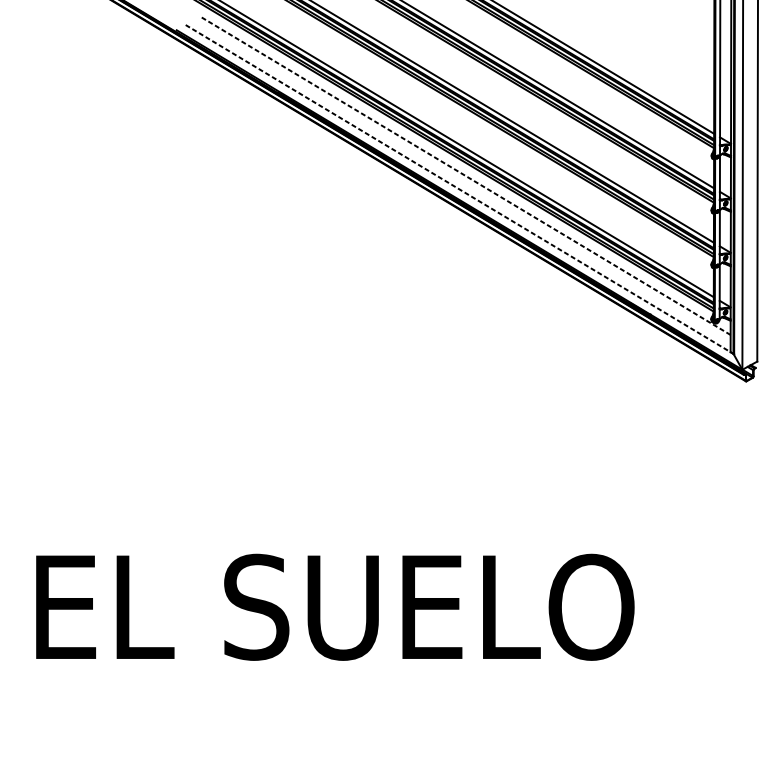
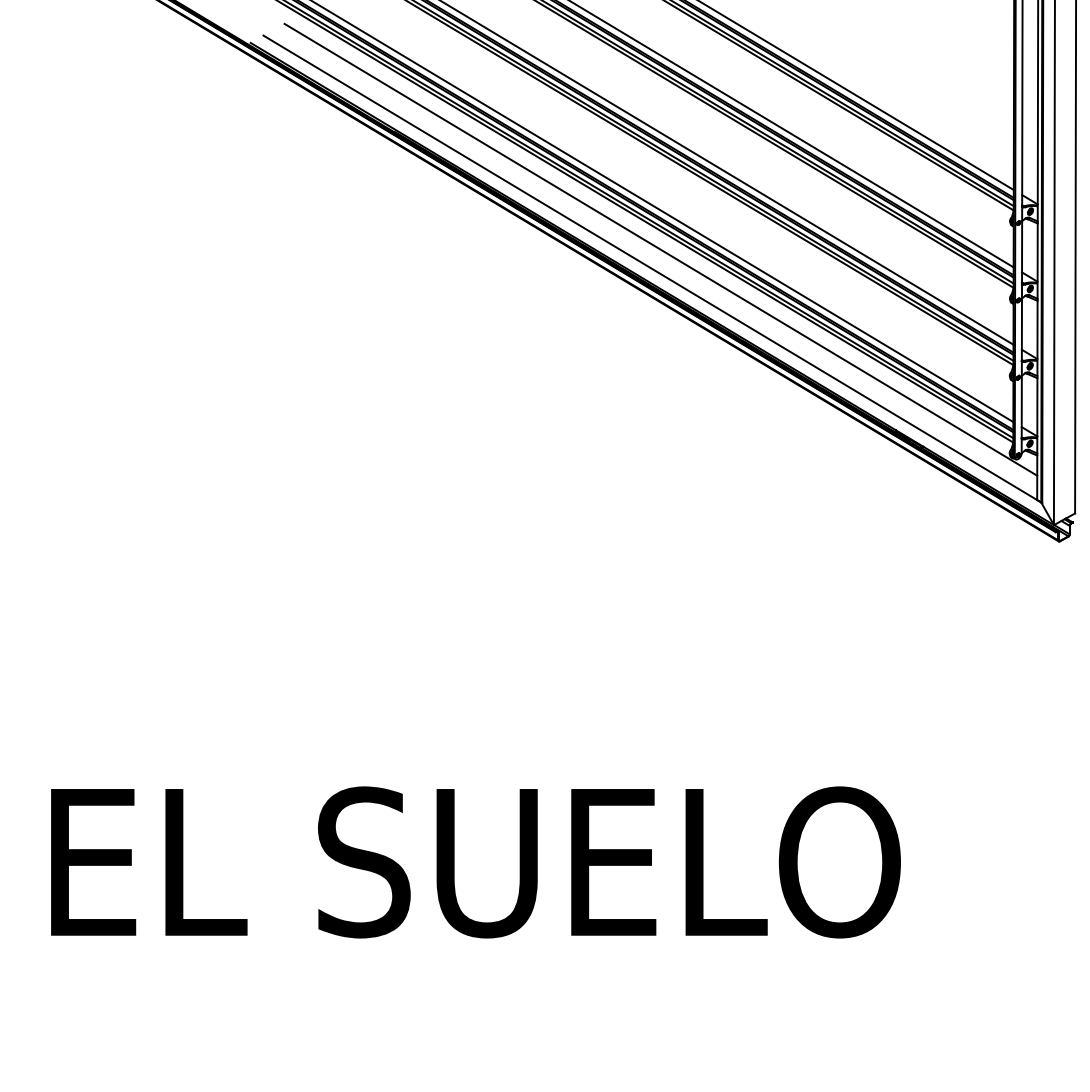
line: (465, 175) -> (660, 249), dashed -> solid
line: (459, 189) -> (652, 269), dashed -> solid

